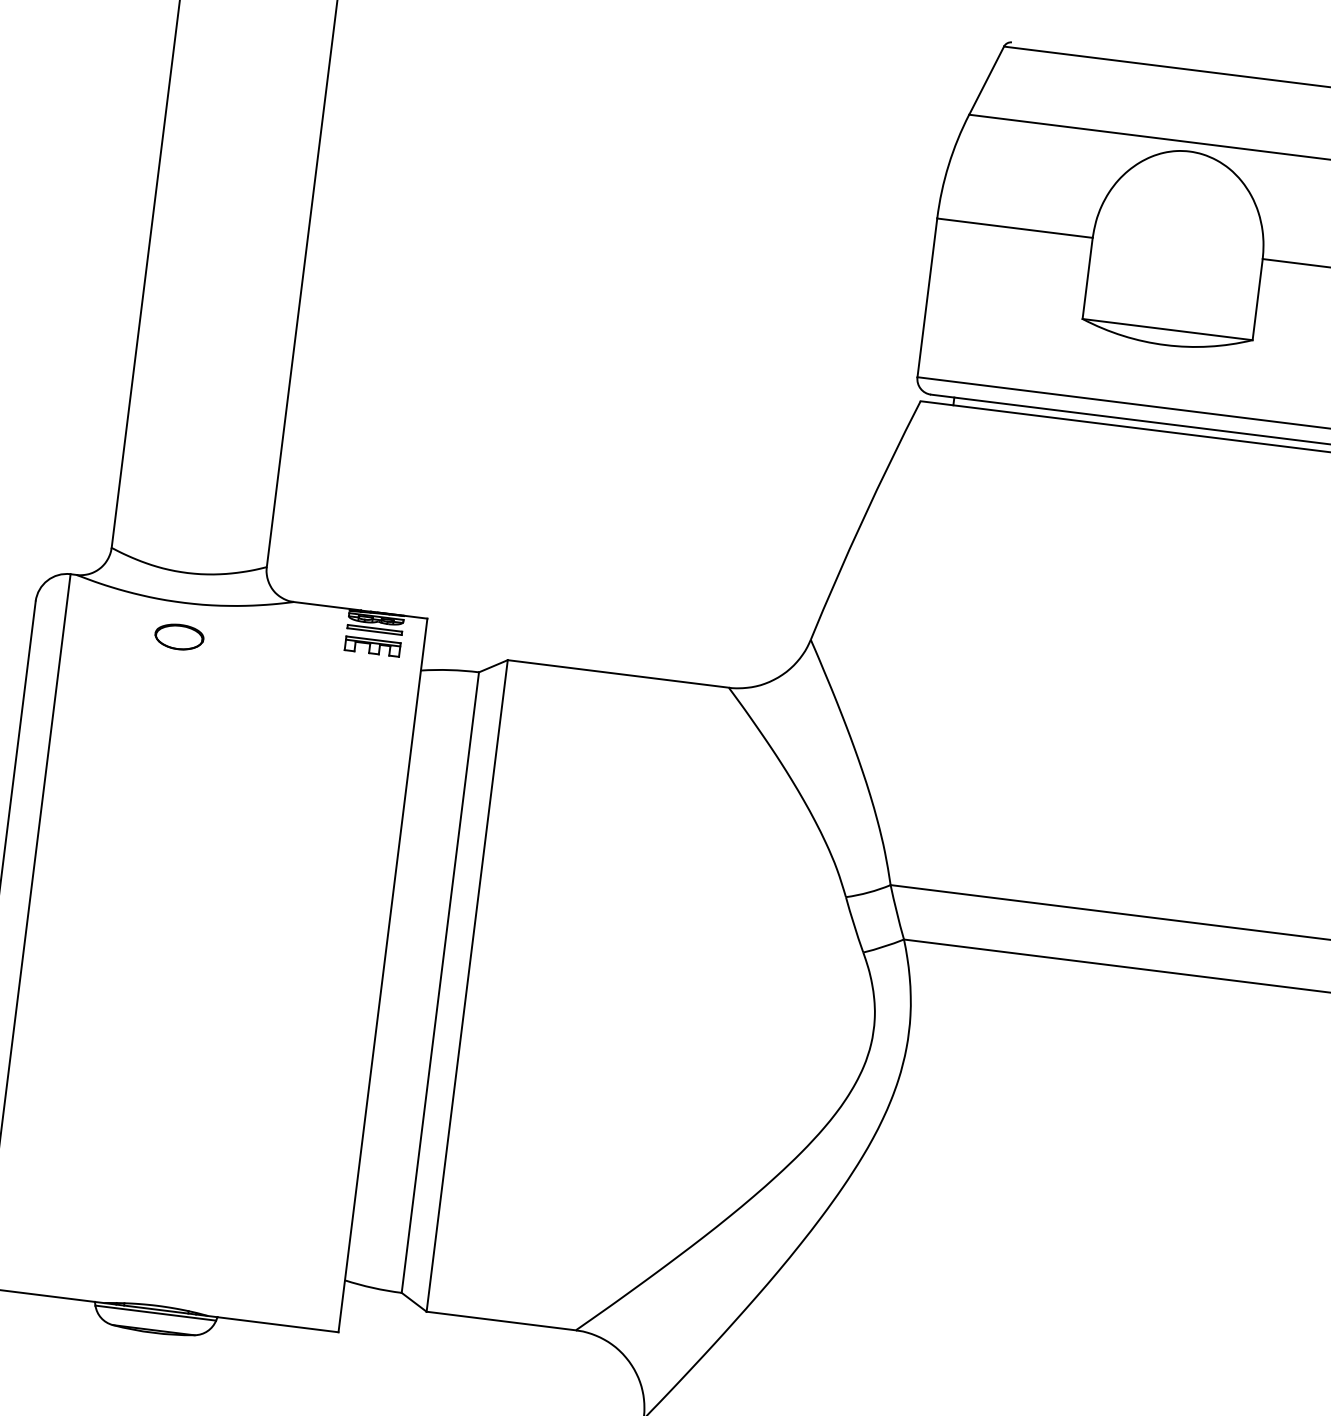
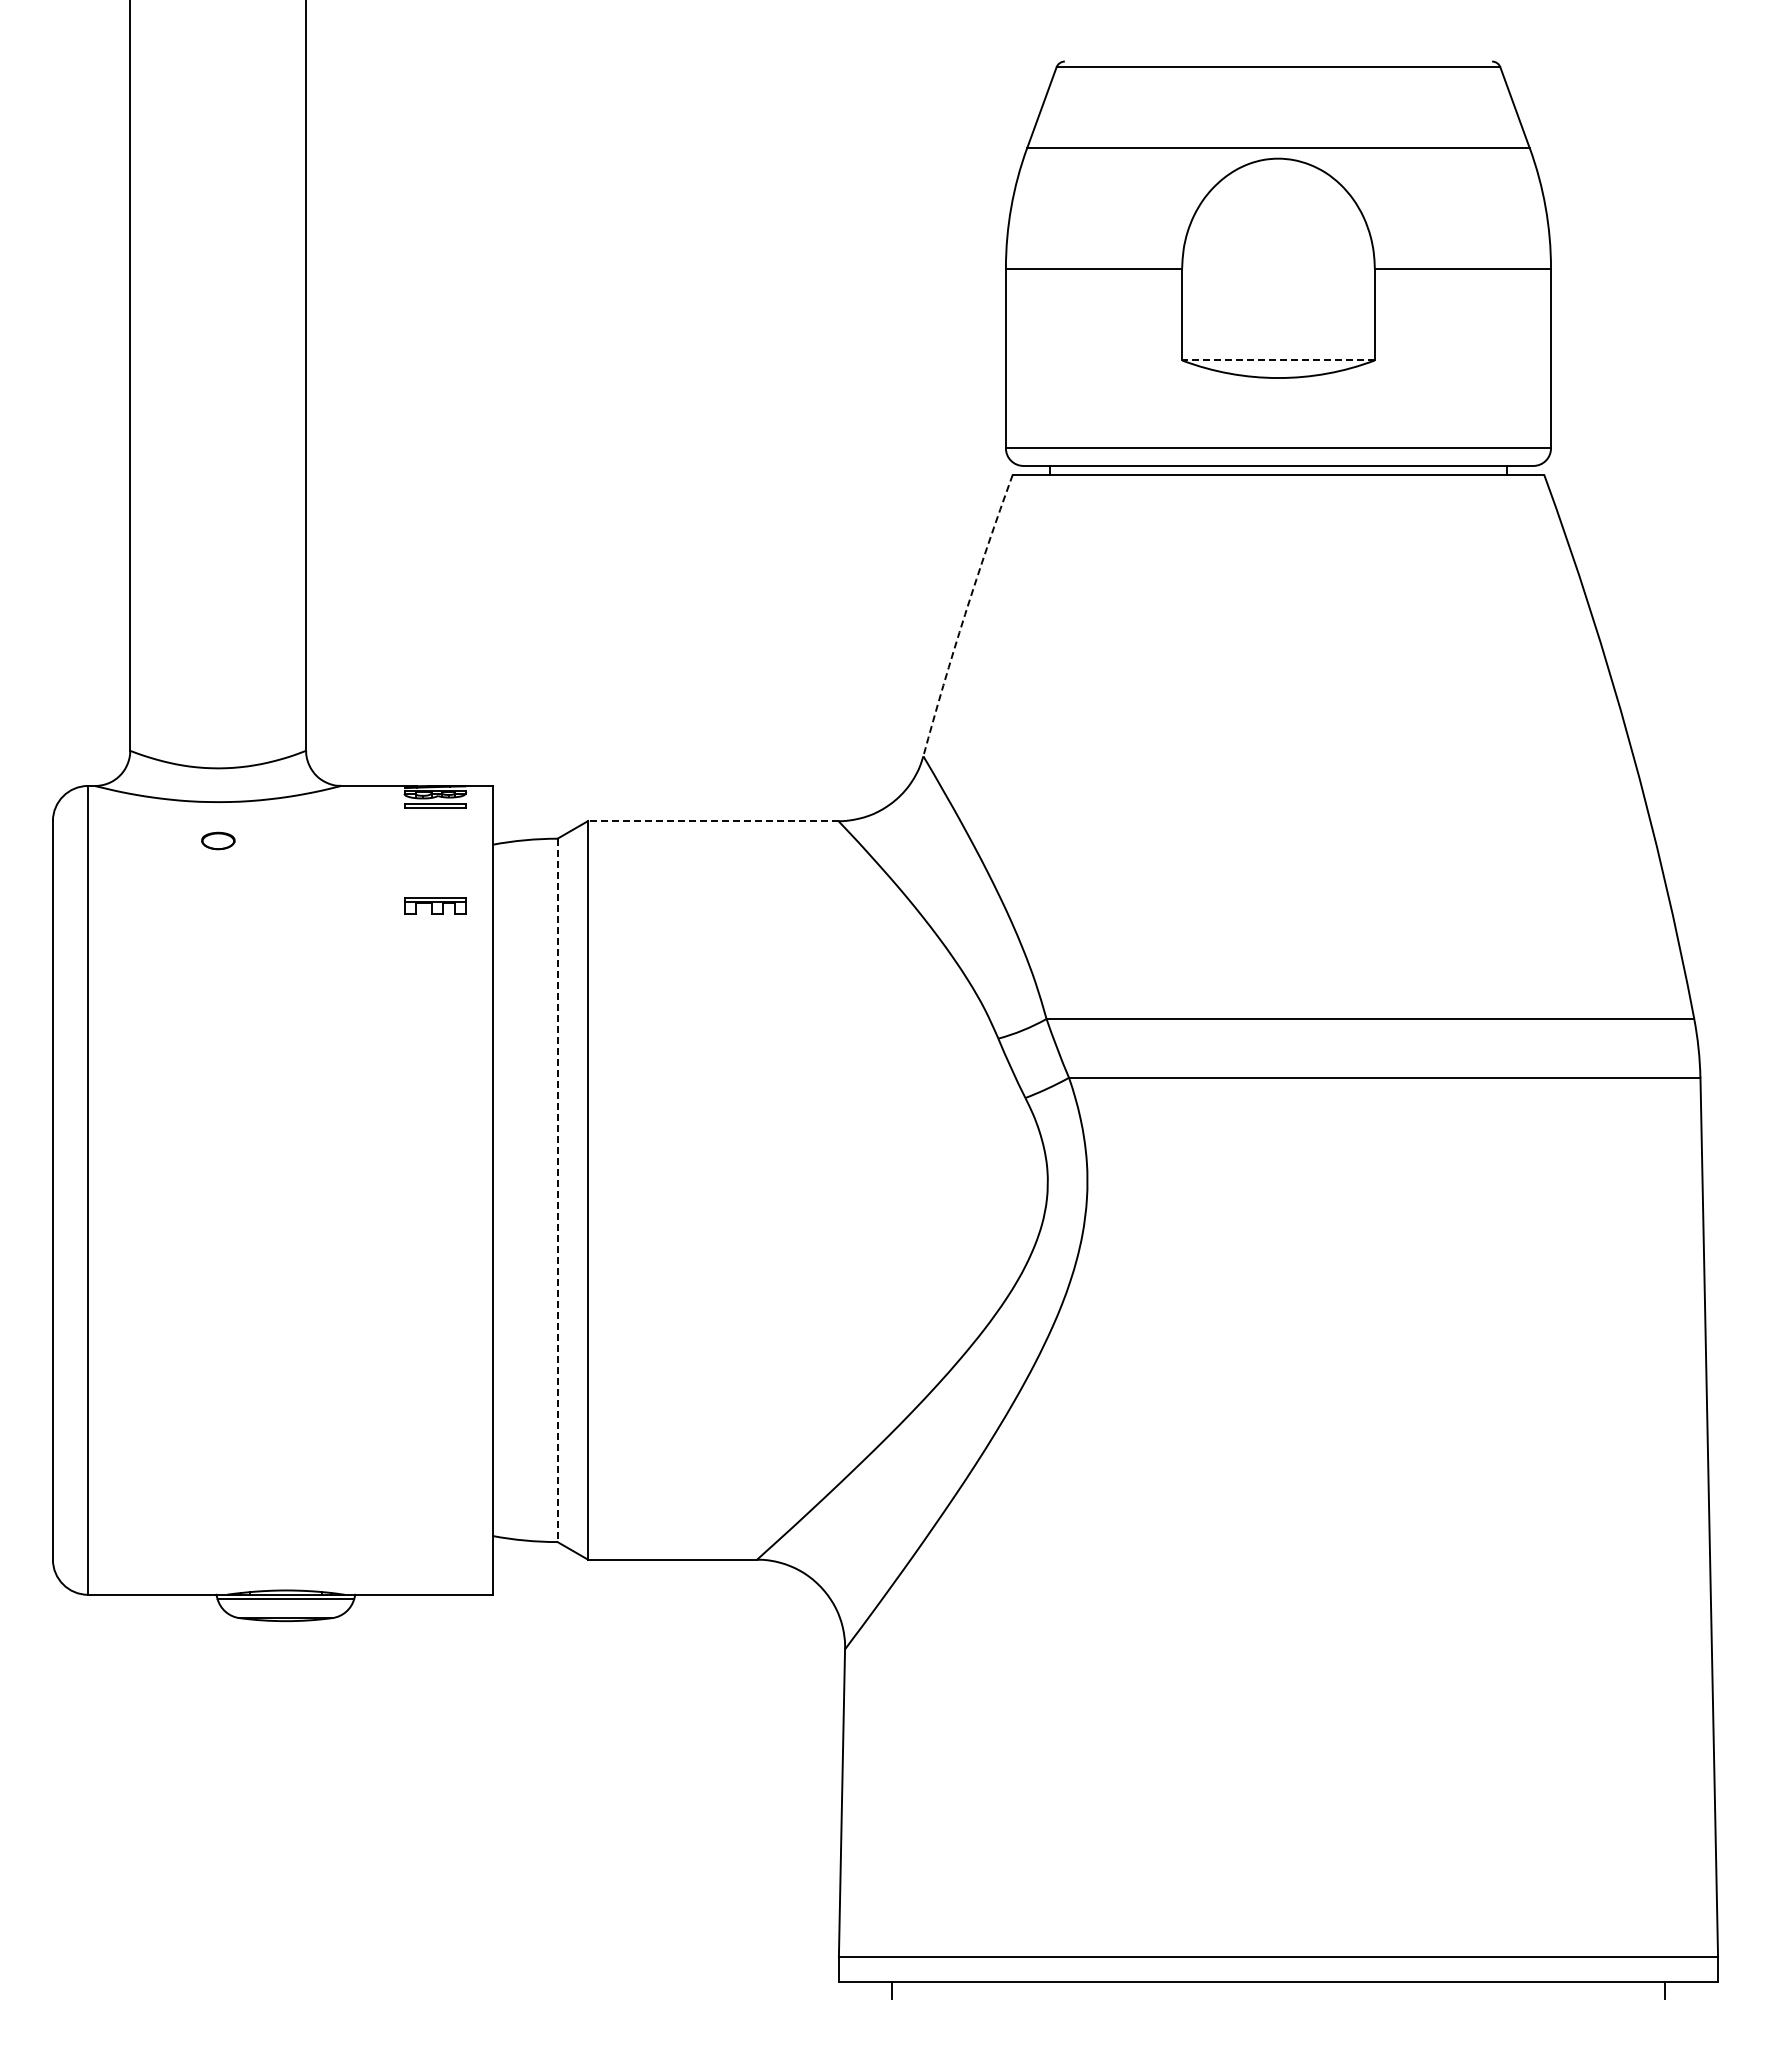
line: (1166, 329) -> (1277, 360), solid -> dashed
arc: (863, 519) -> (965, 614), solid -> dashed
part: (179, 636) -> (218, 840), size x0.6
part: (372, 646) -> (435, 905), moved
line: (617, 674) -> (712, 821), solid -> dashed
line: (440, 982) -> (557, 1190), solid -> dashed

